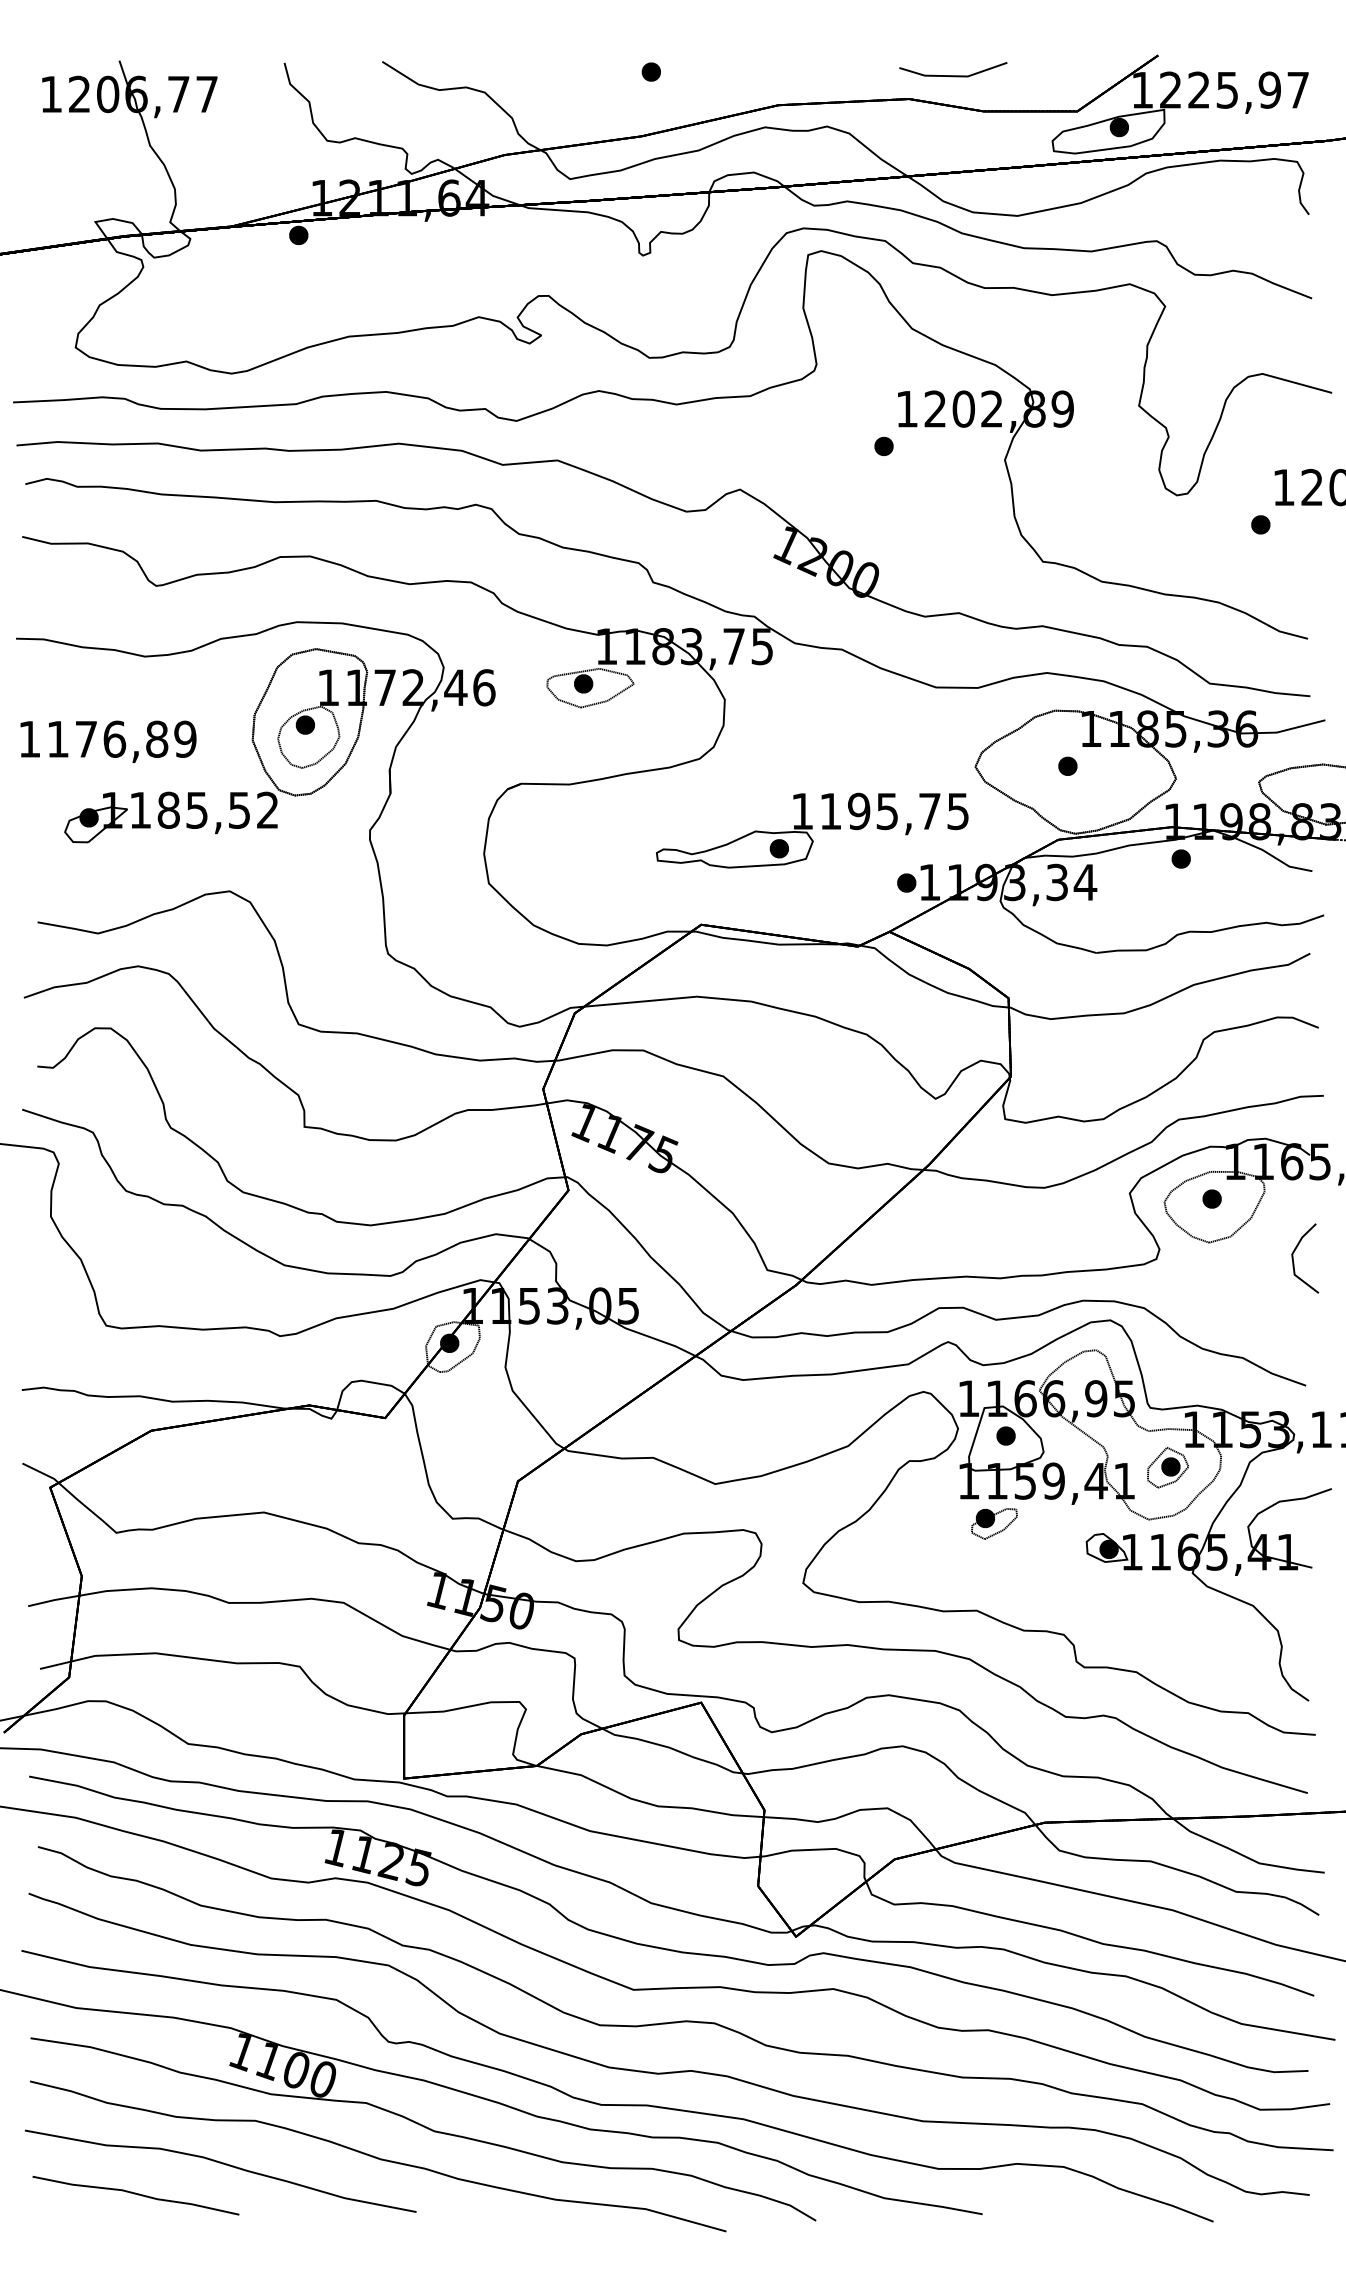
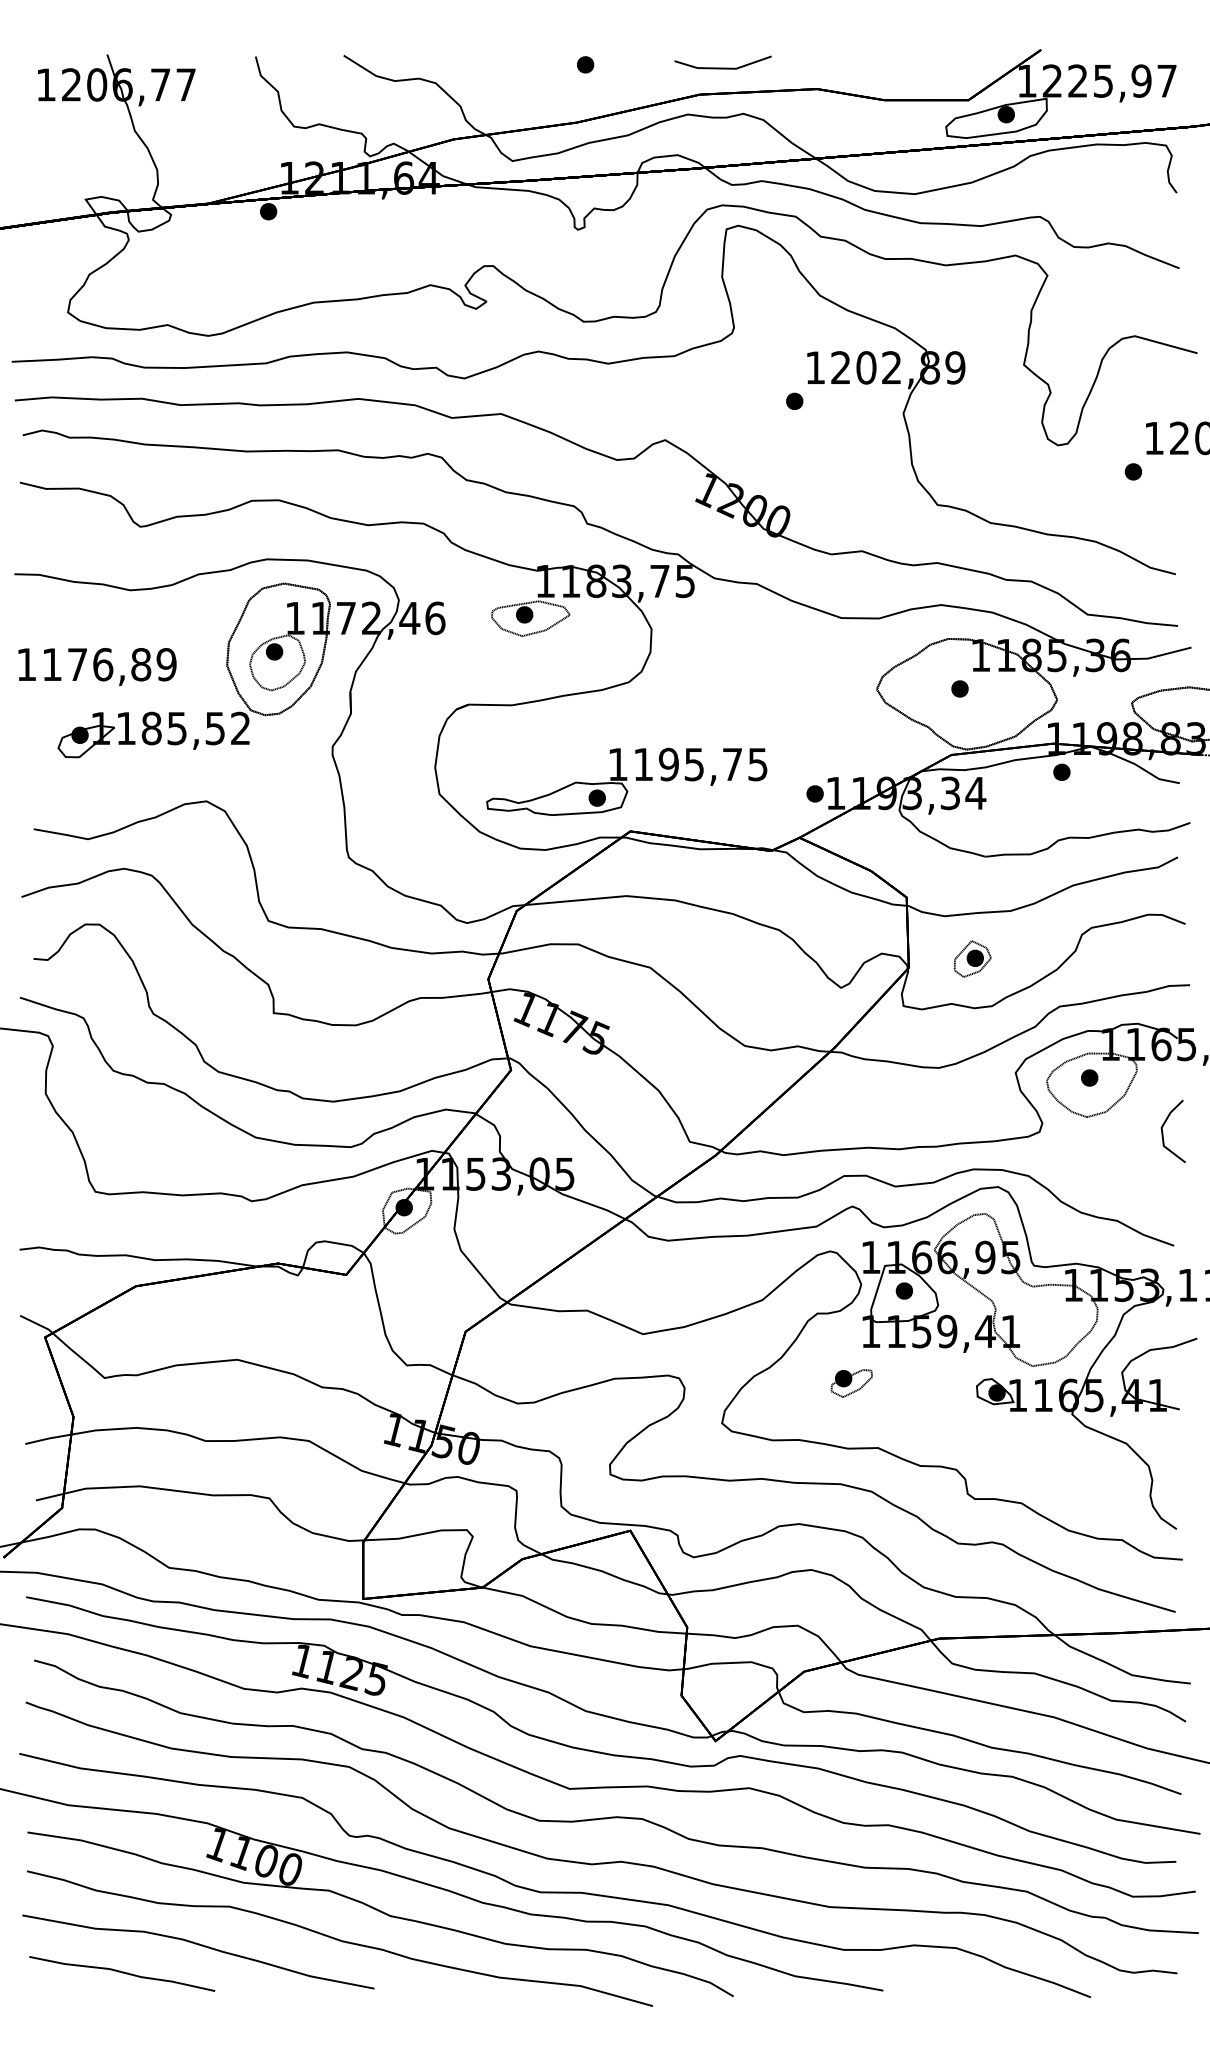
line: (953, 75) -> (723, 67), moved
part: (812, 830) -> (627, 781), moved
part: (1167, 1467) -> (972, 958), moved
part: (994, 1523) -> (851, 1383), moved

